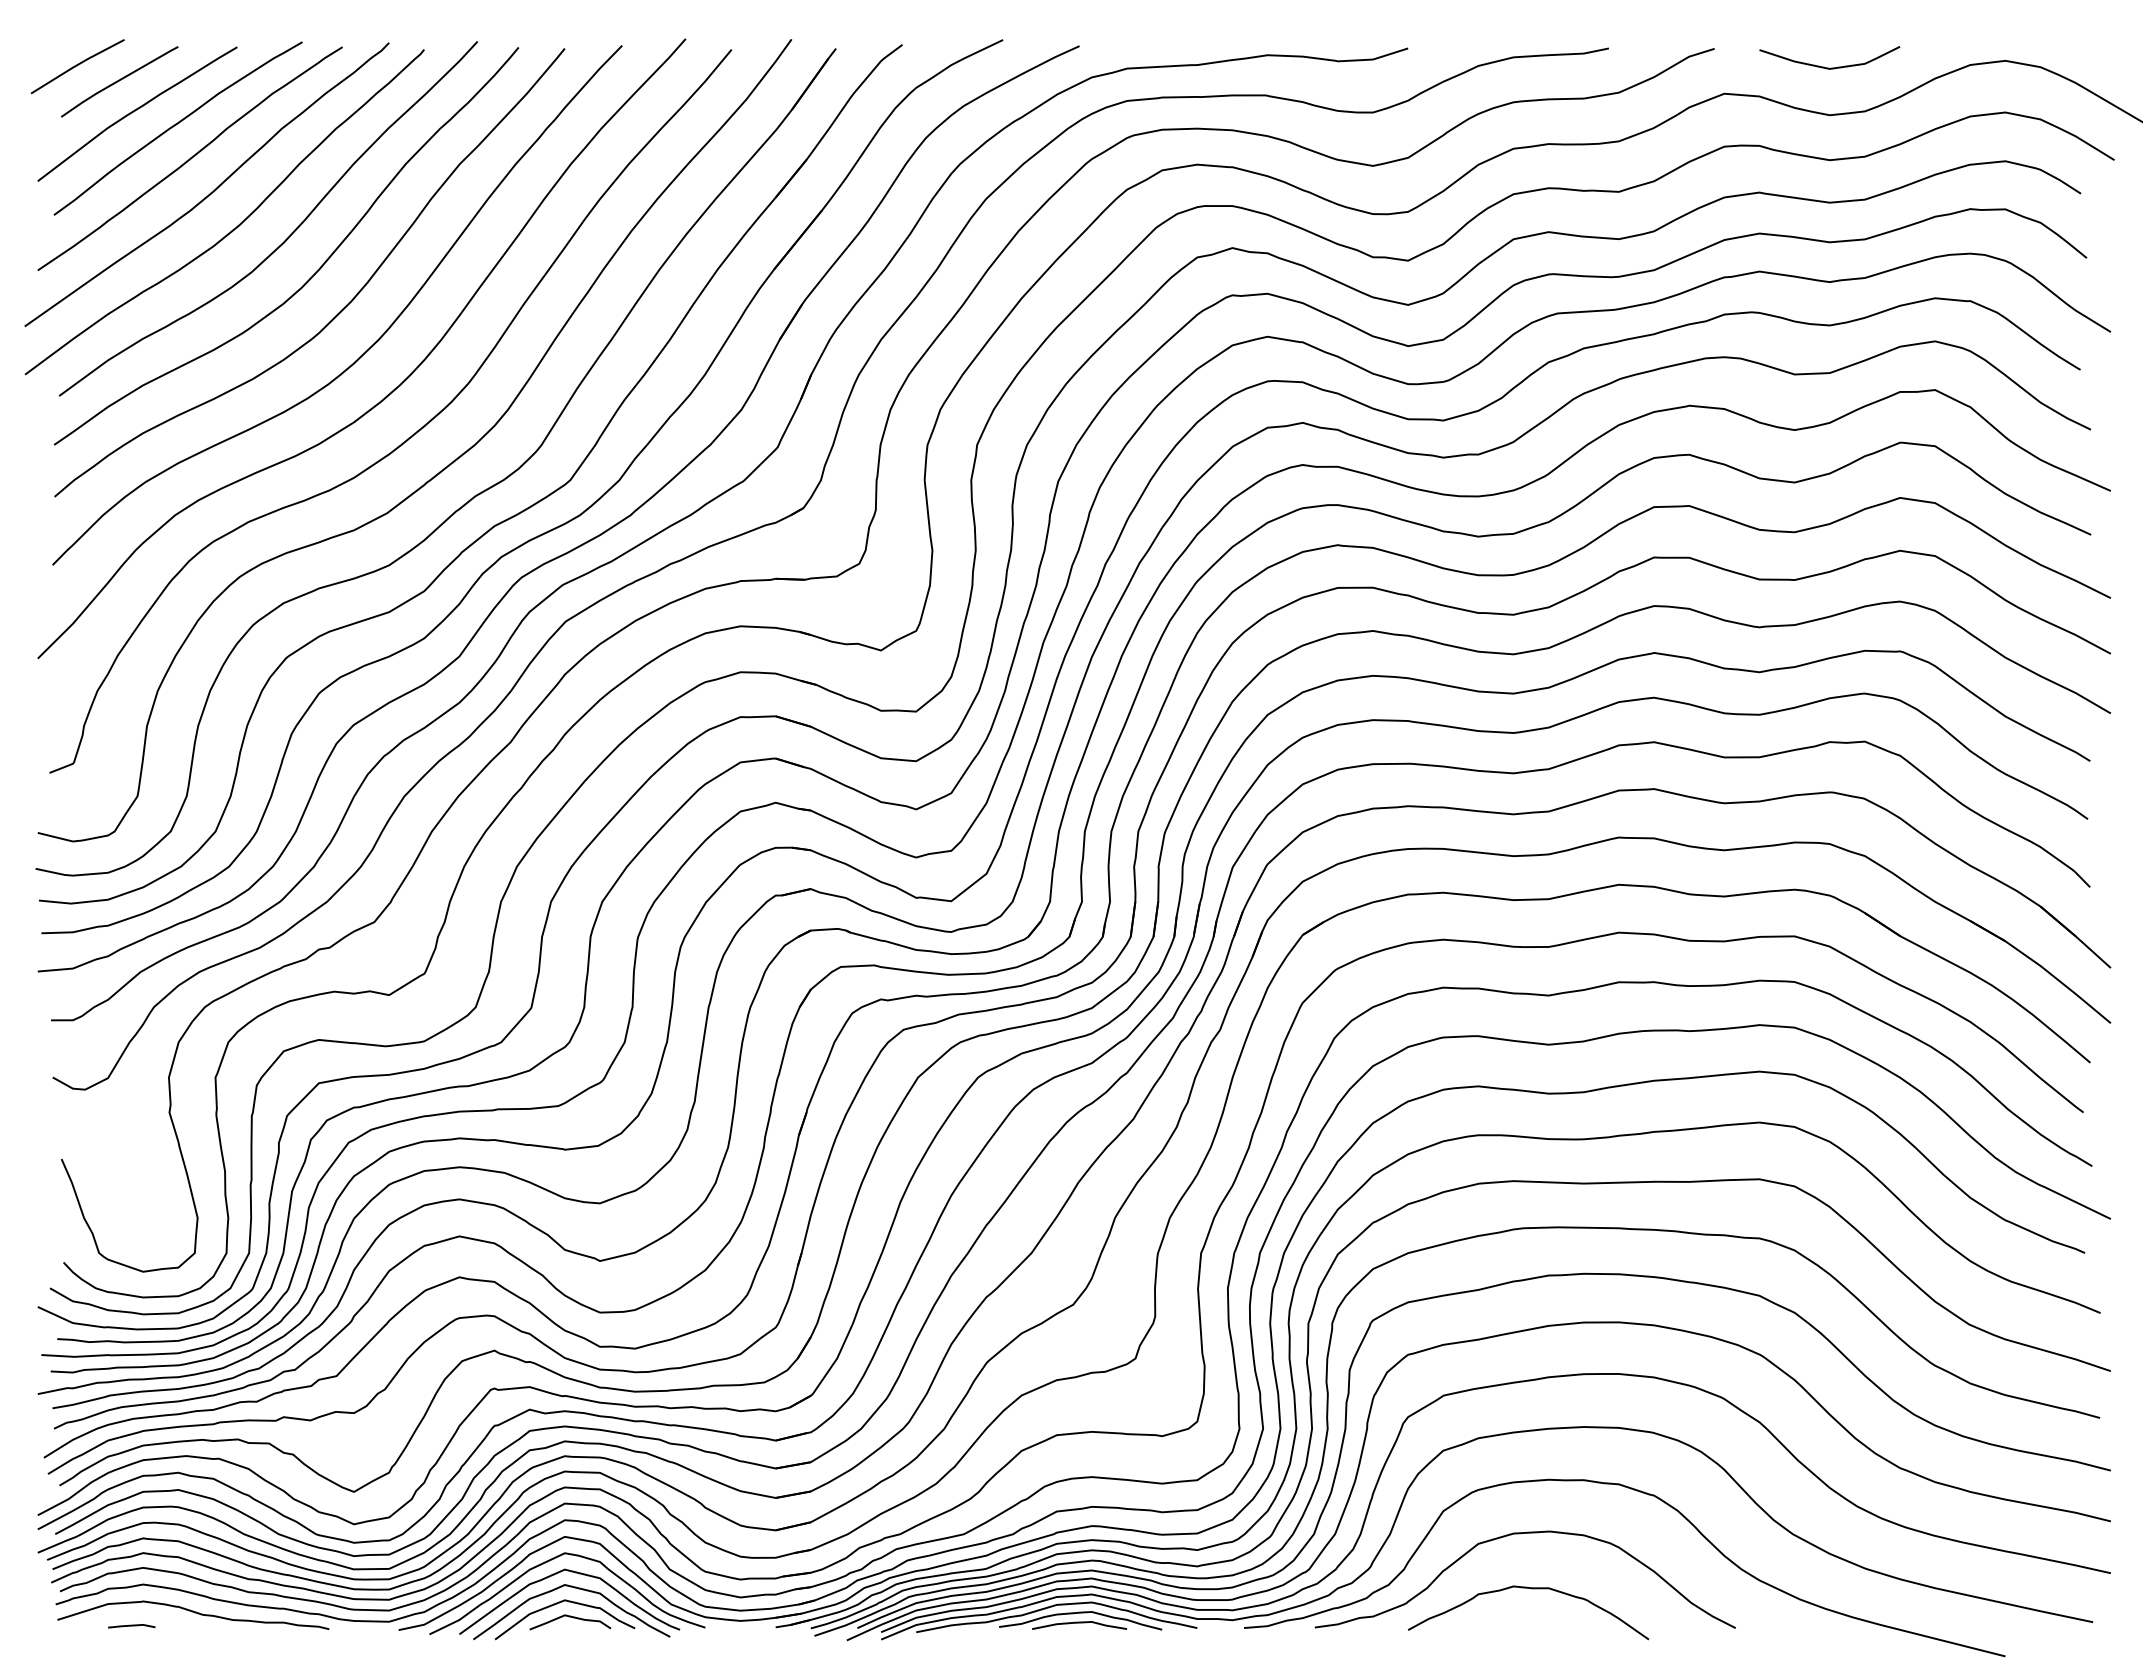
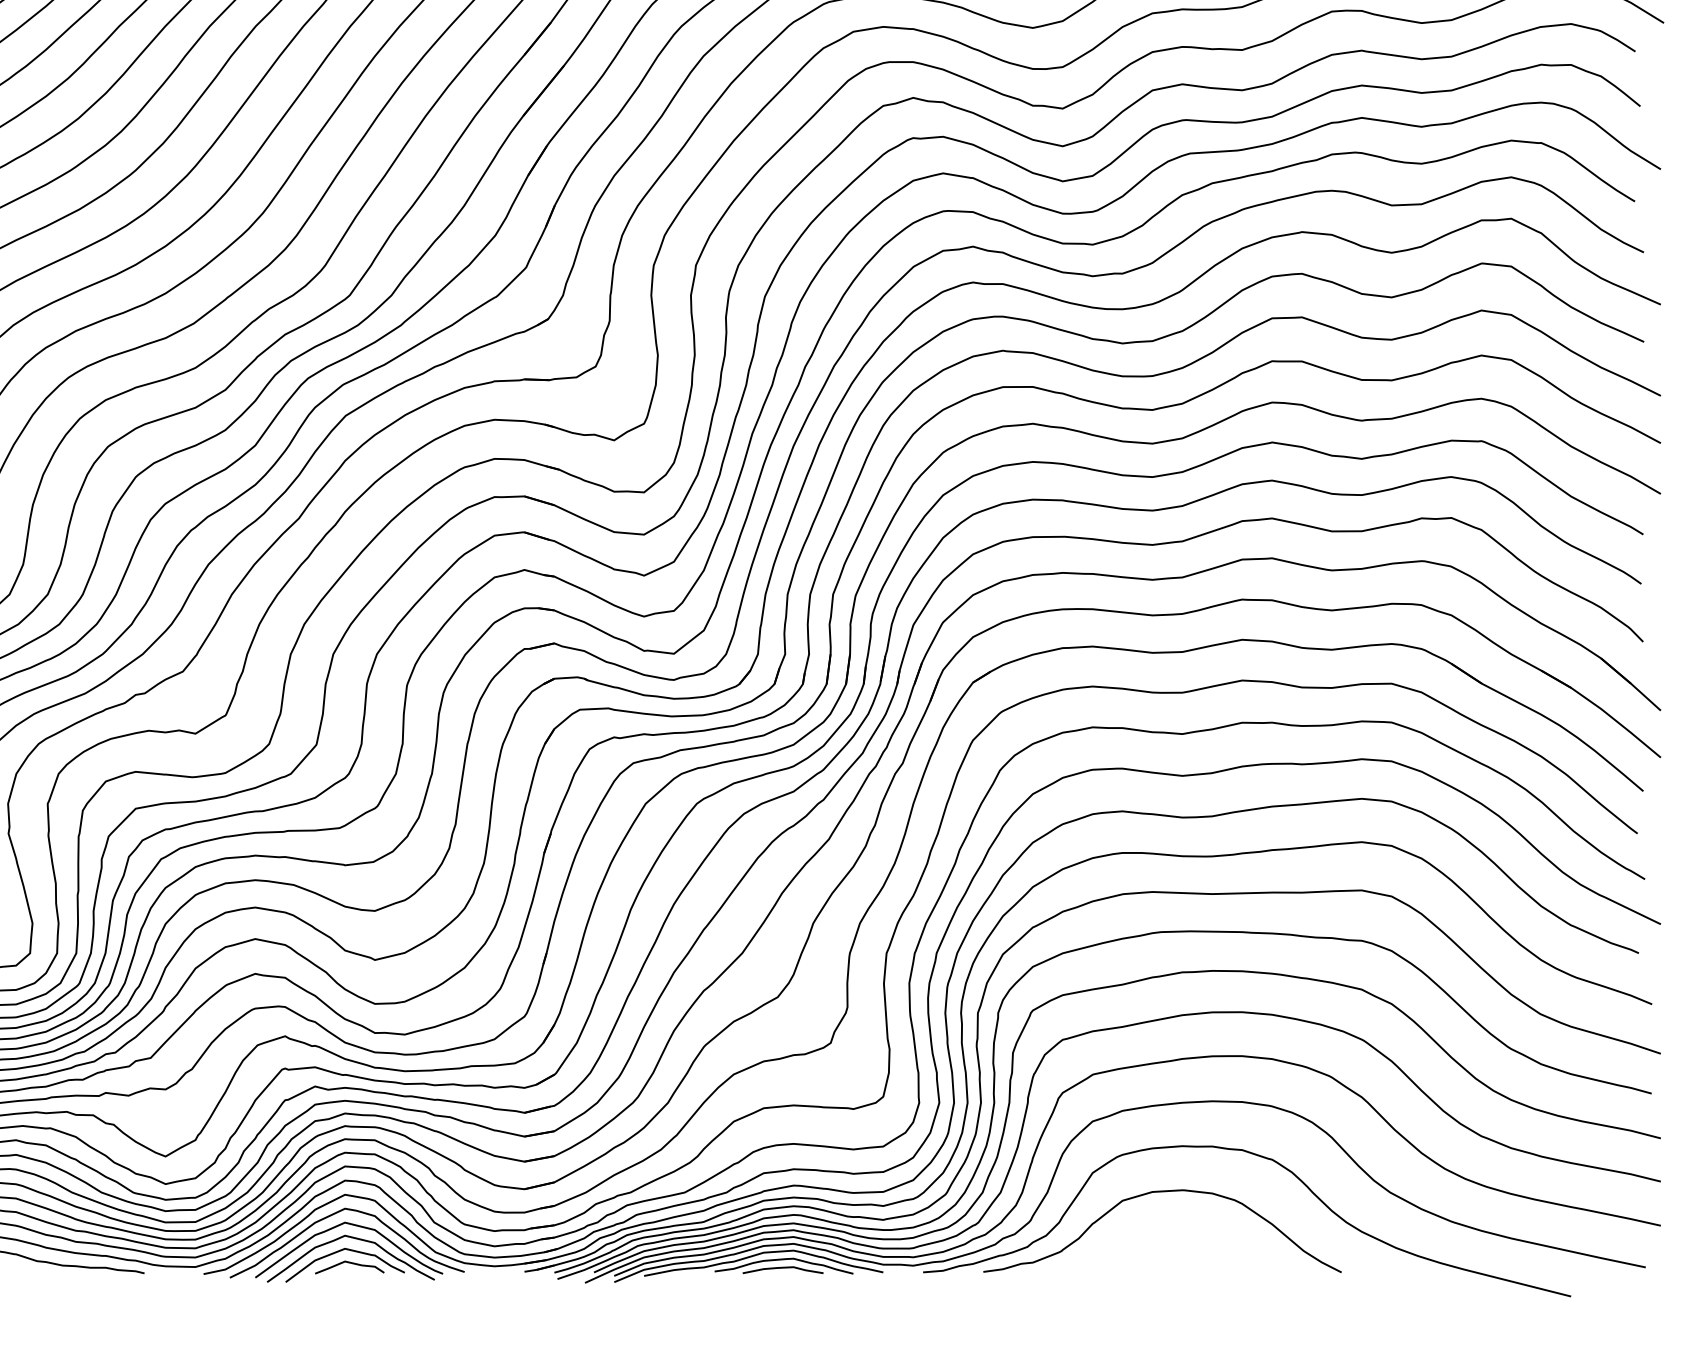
curve: (1531, 1589) -> (1167, 1239), removed

